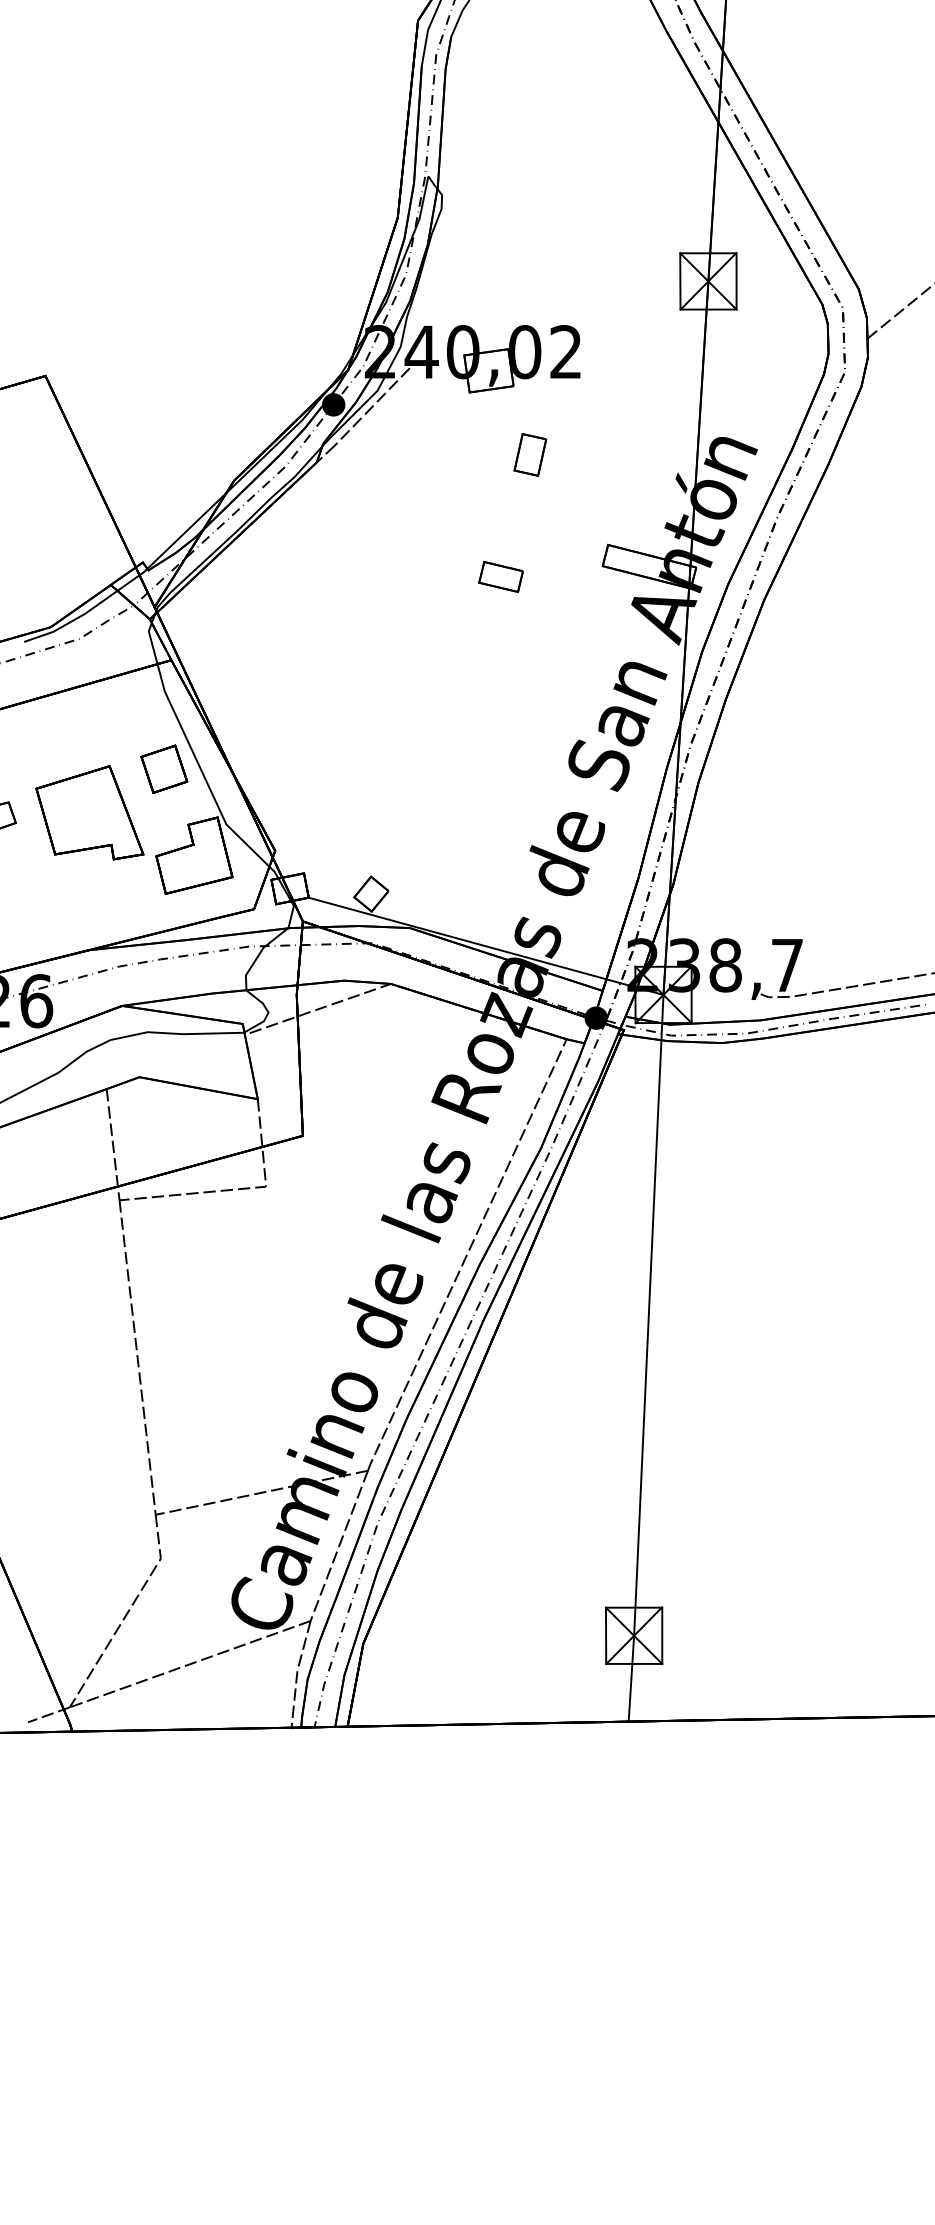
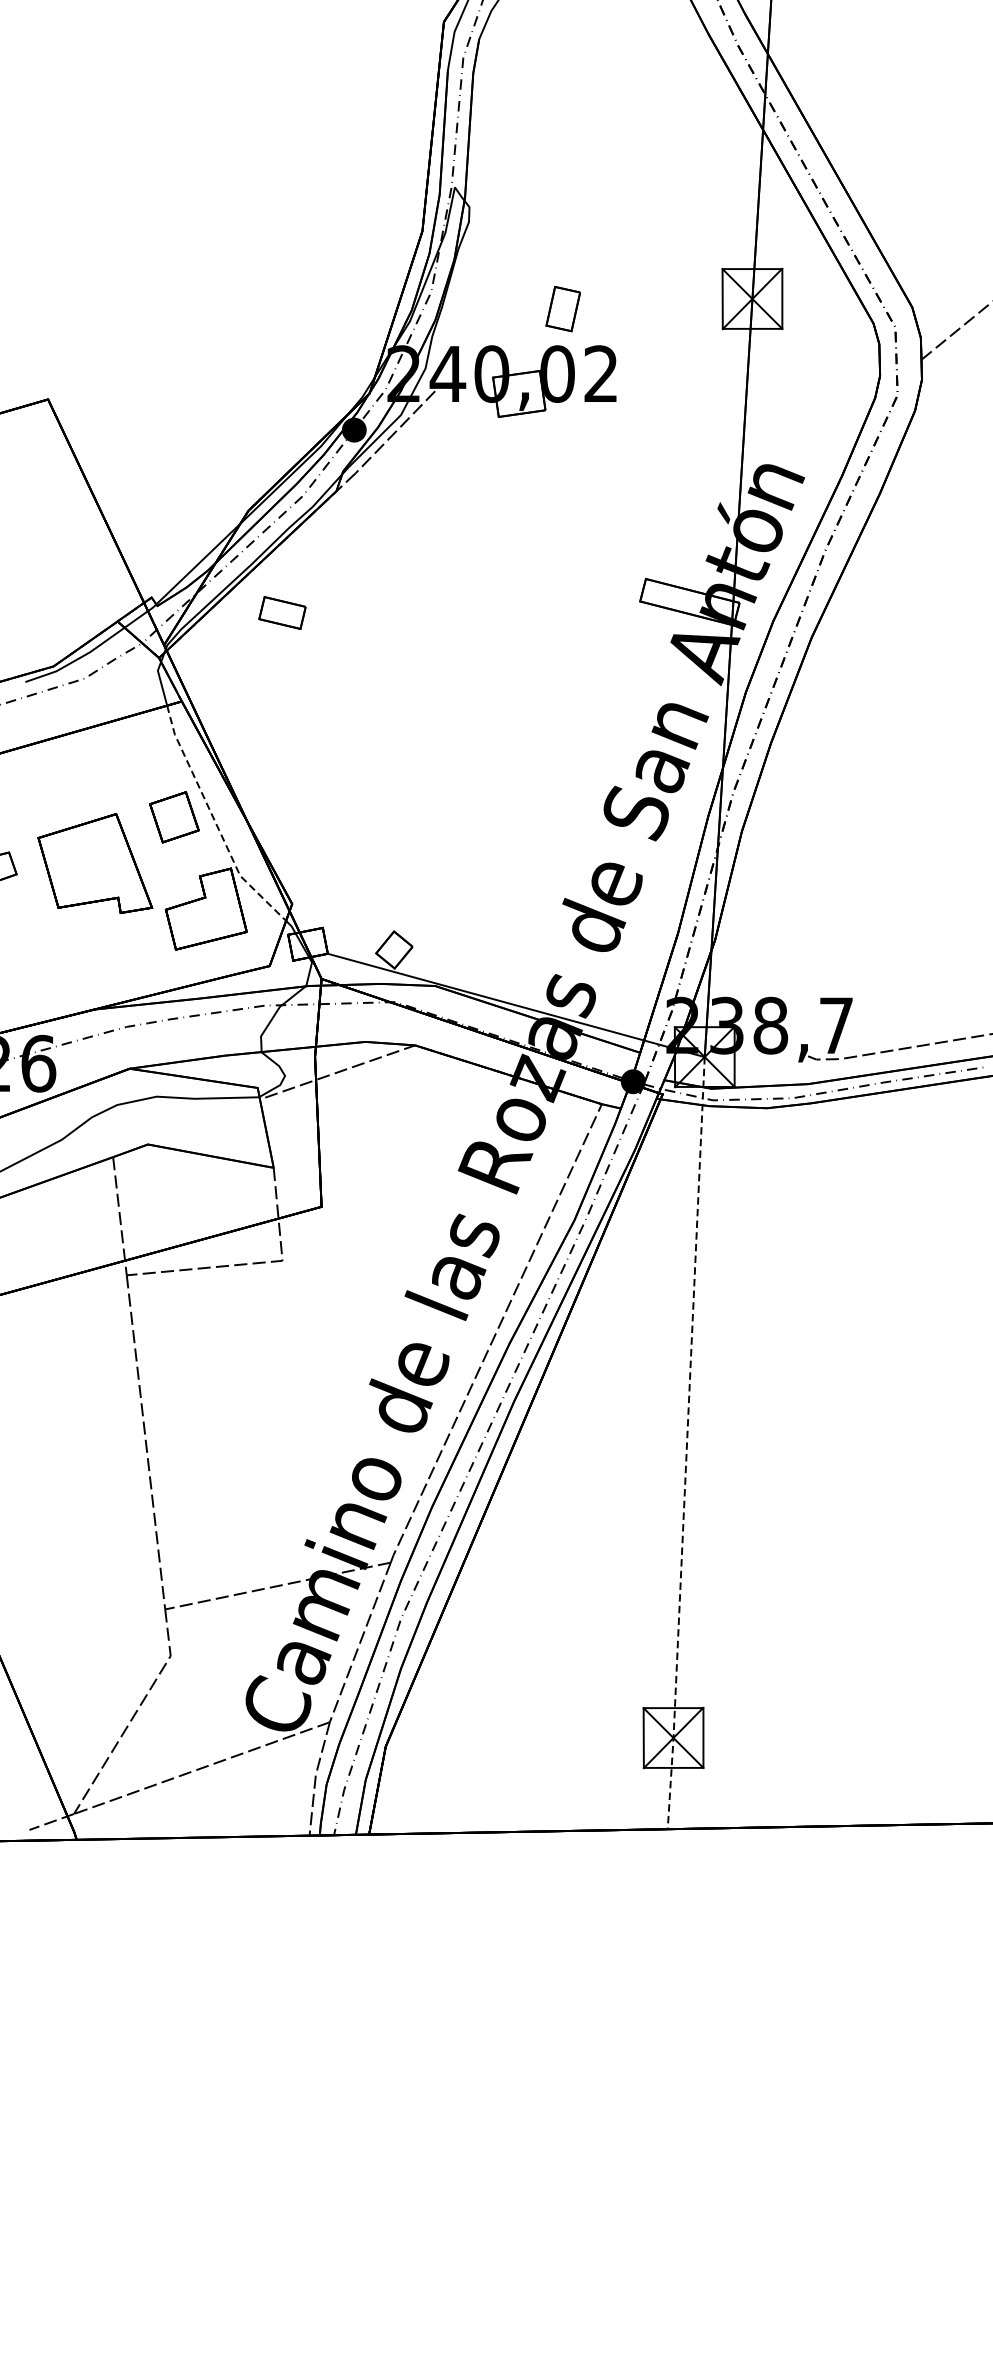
part: (530, 454) -> (563, 308), moved
part: (500, 577) -> (281, 613), moved
line: (202, 772) -> (214, 820), solid -> dashed
line: (646, 1359) -> (686, 1444), solid -> dashed

